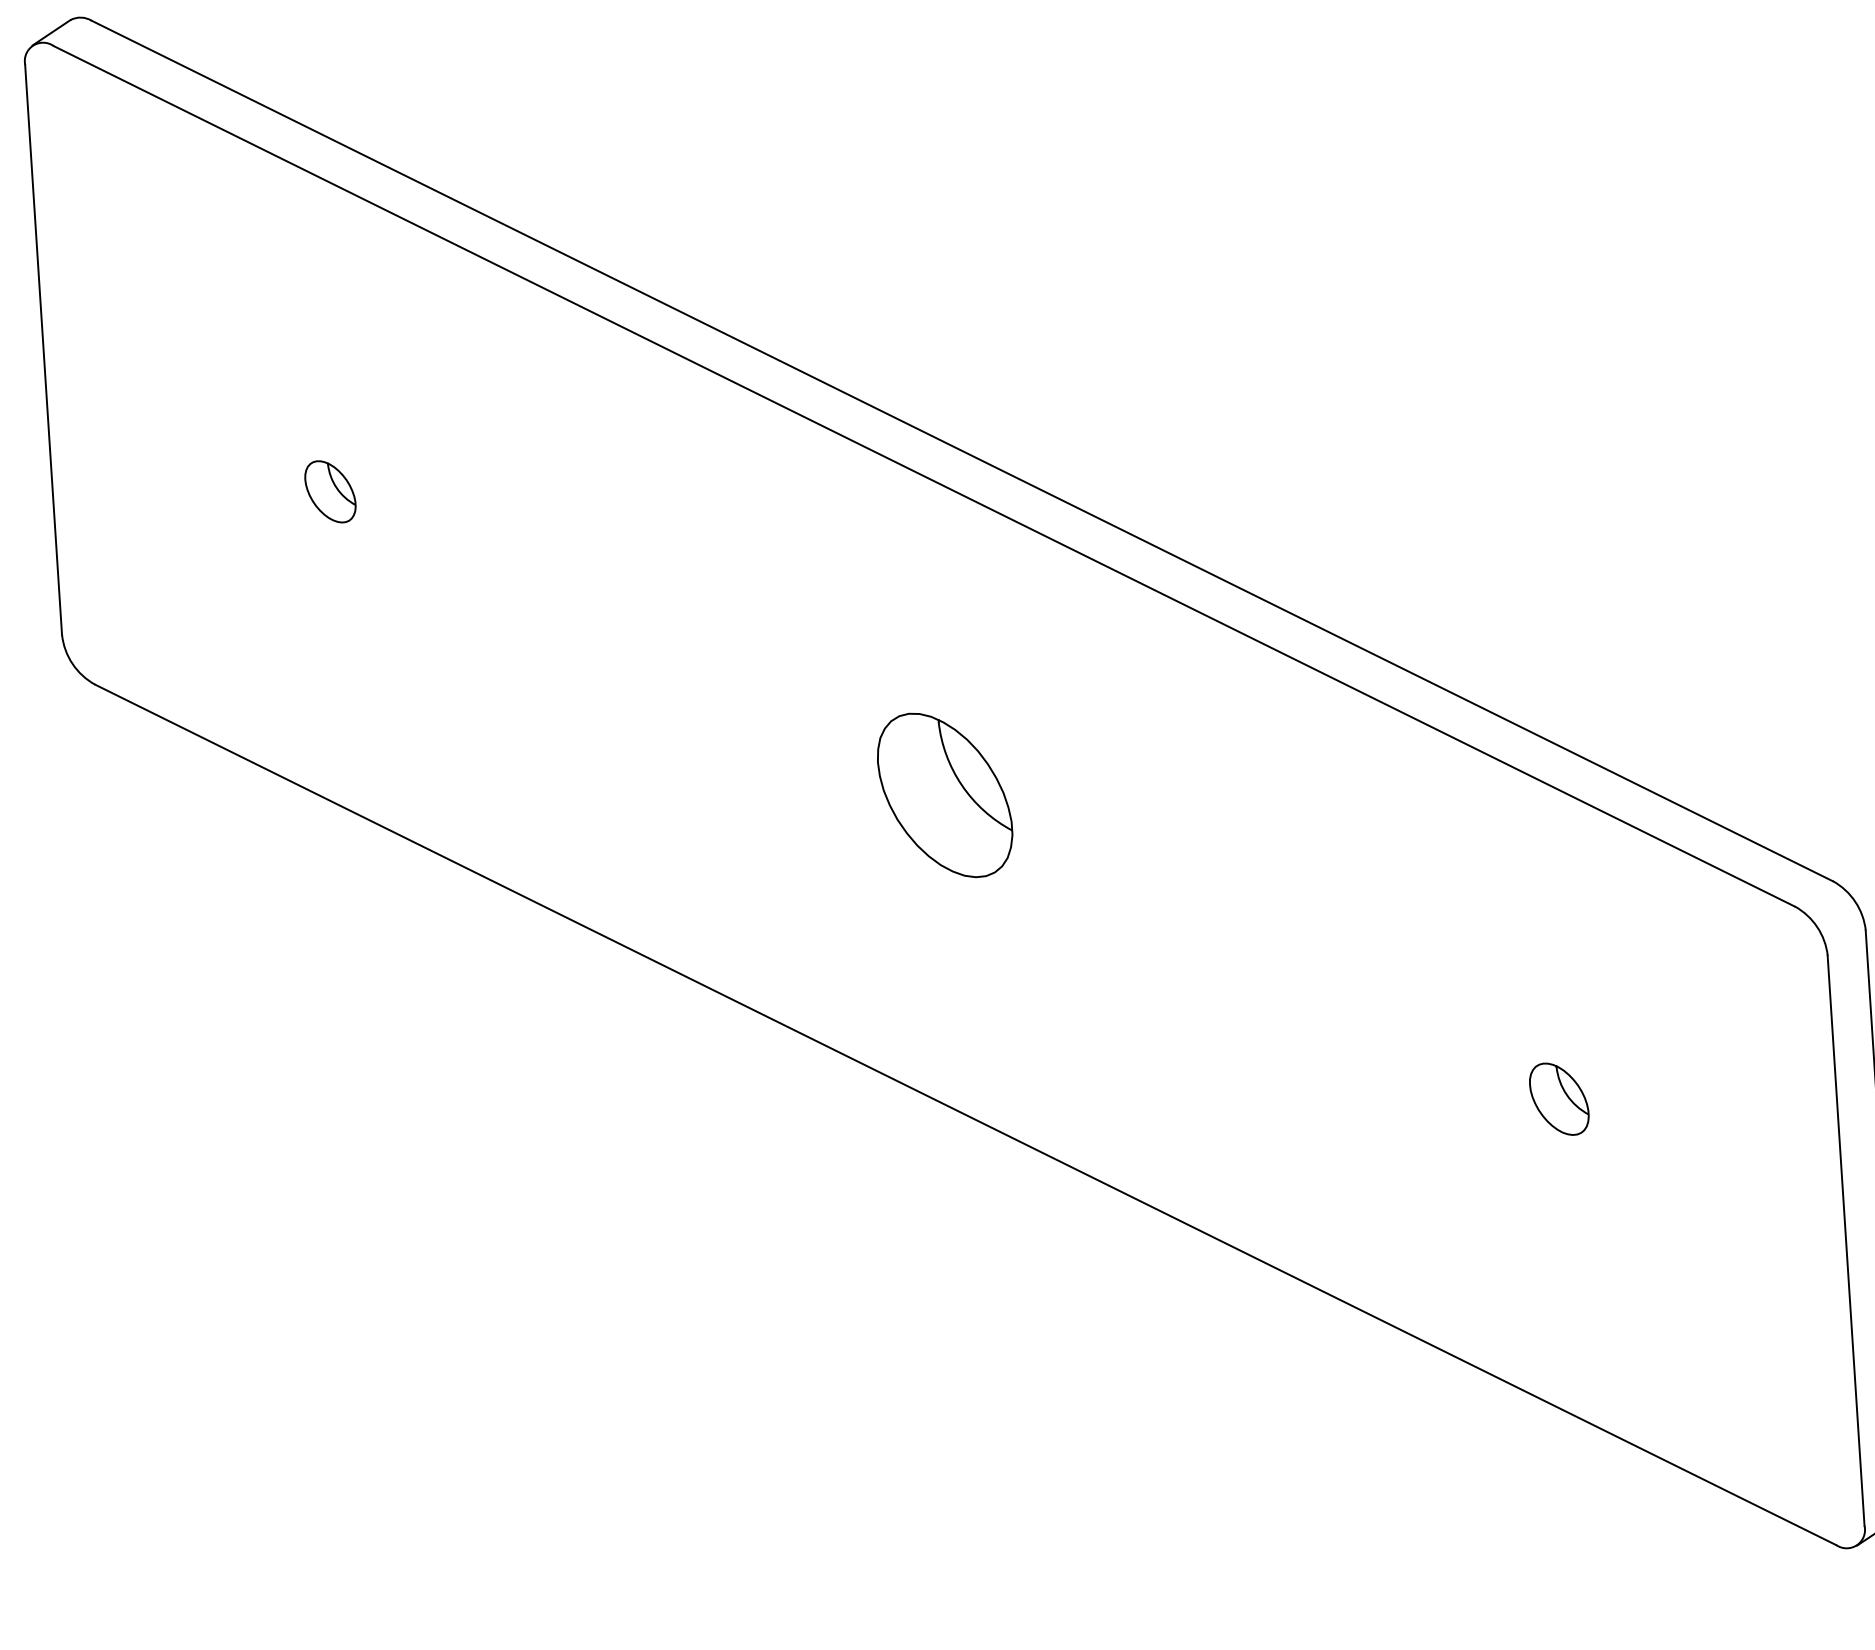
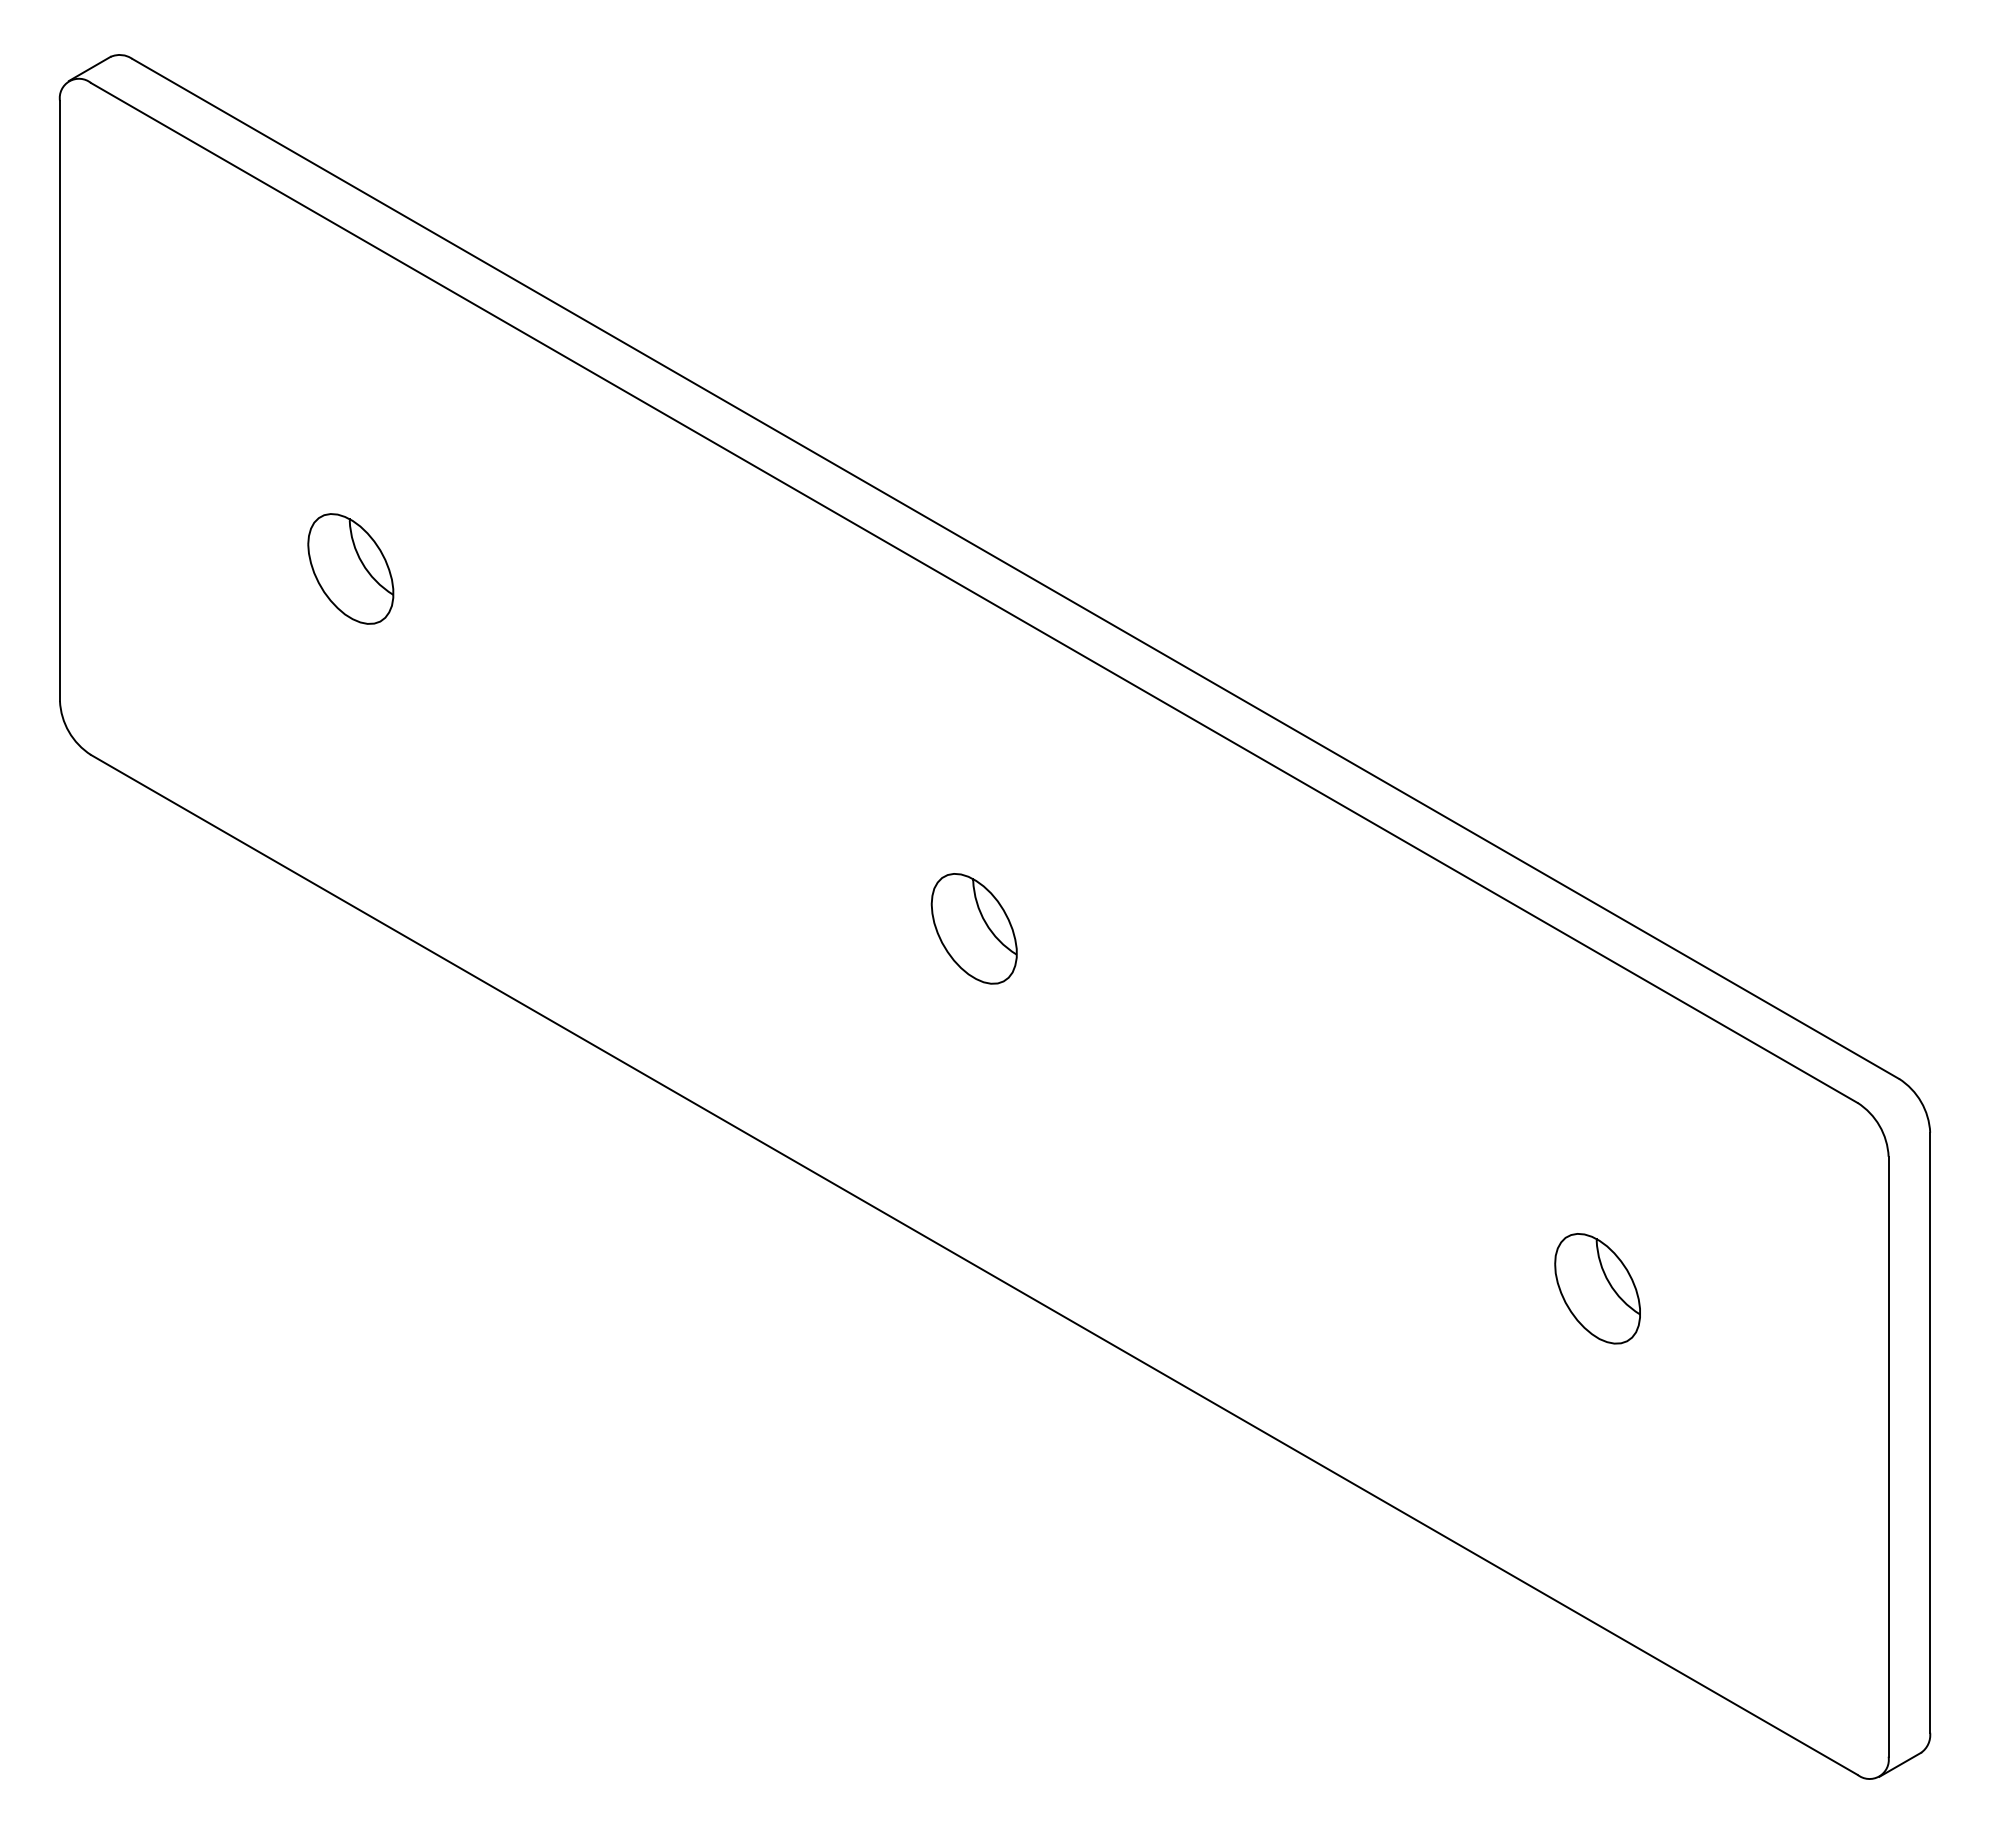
part: (330, 491) -> (350, 568), size x1.67
part: (944, 795) -> (973, 928), size x0.62
part: (1559, 1098) -> (1597, 1288), size x1.43

